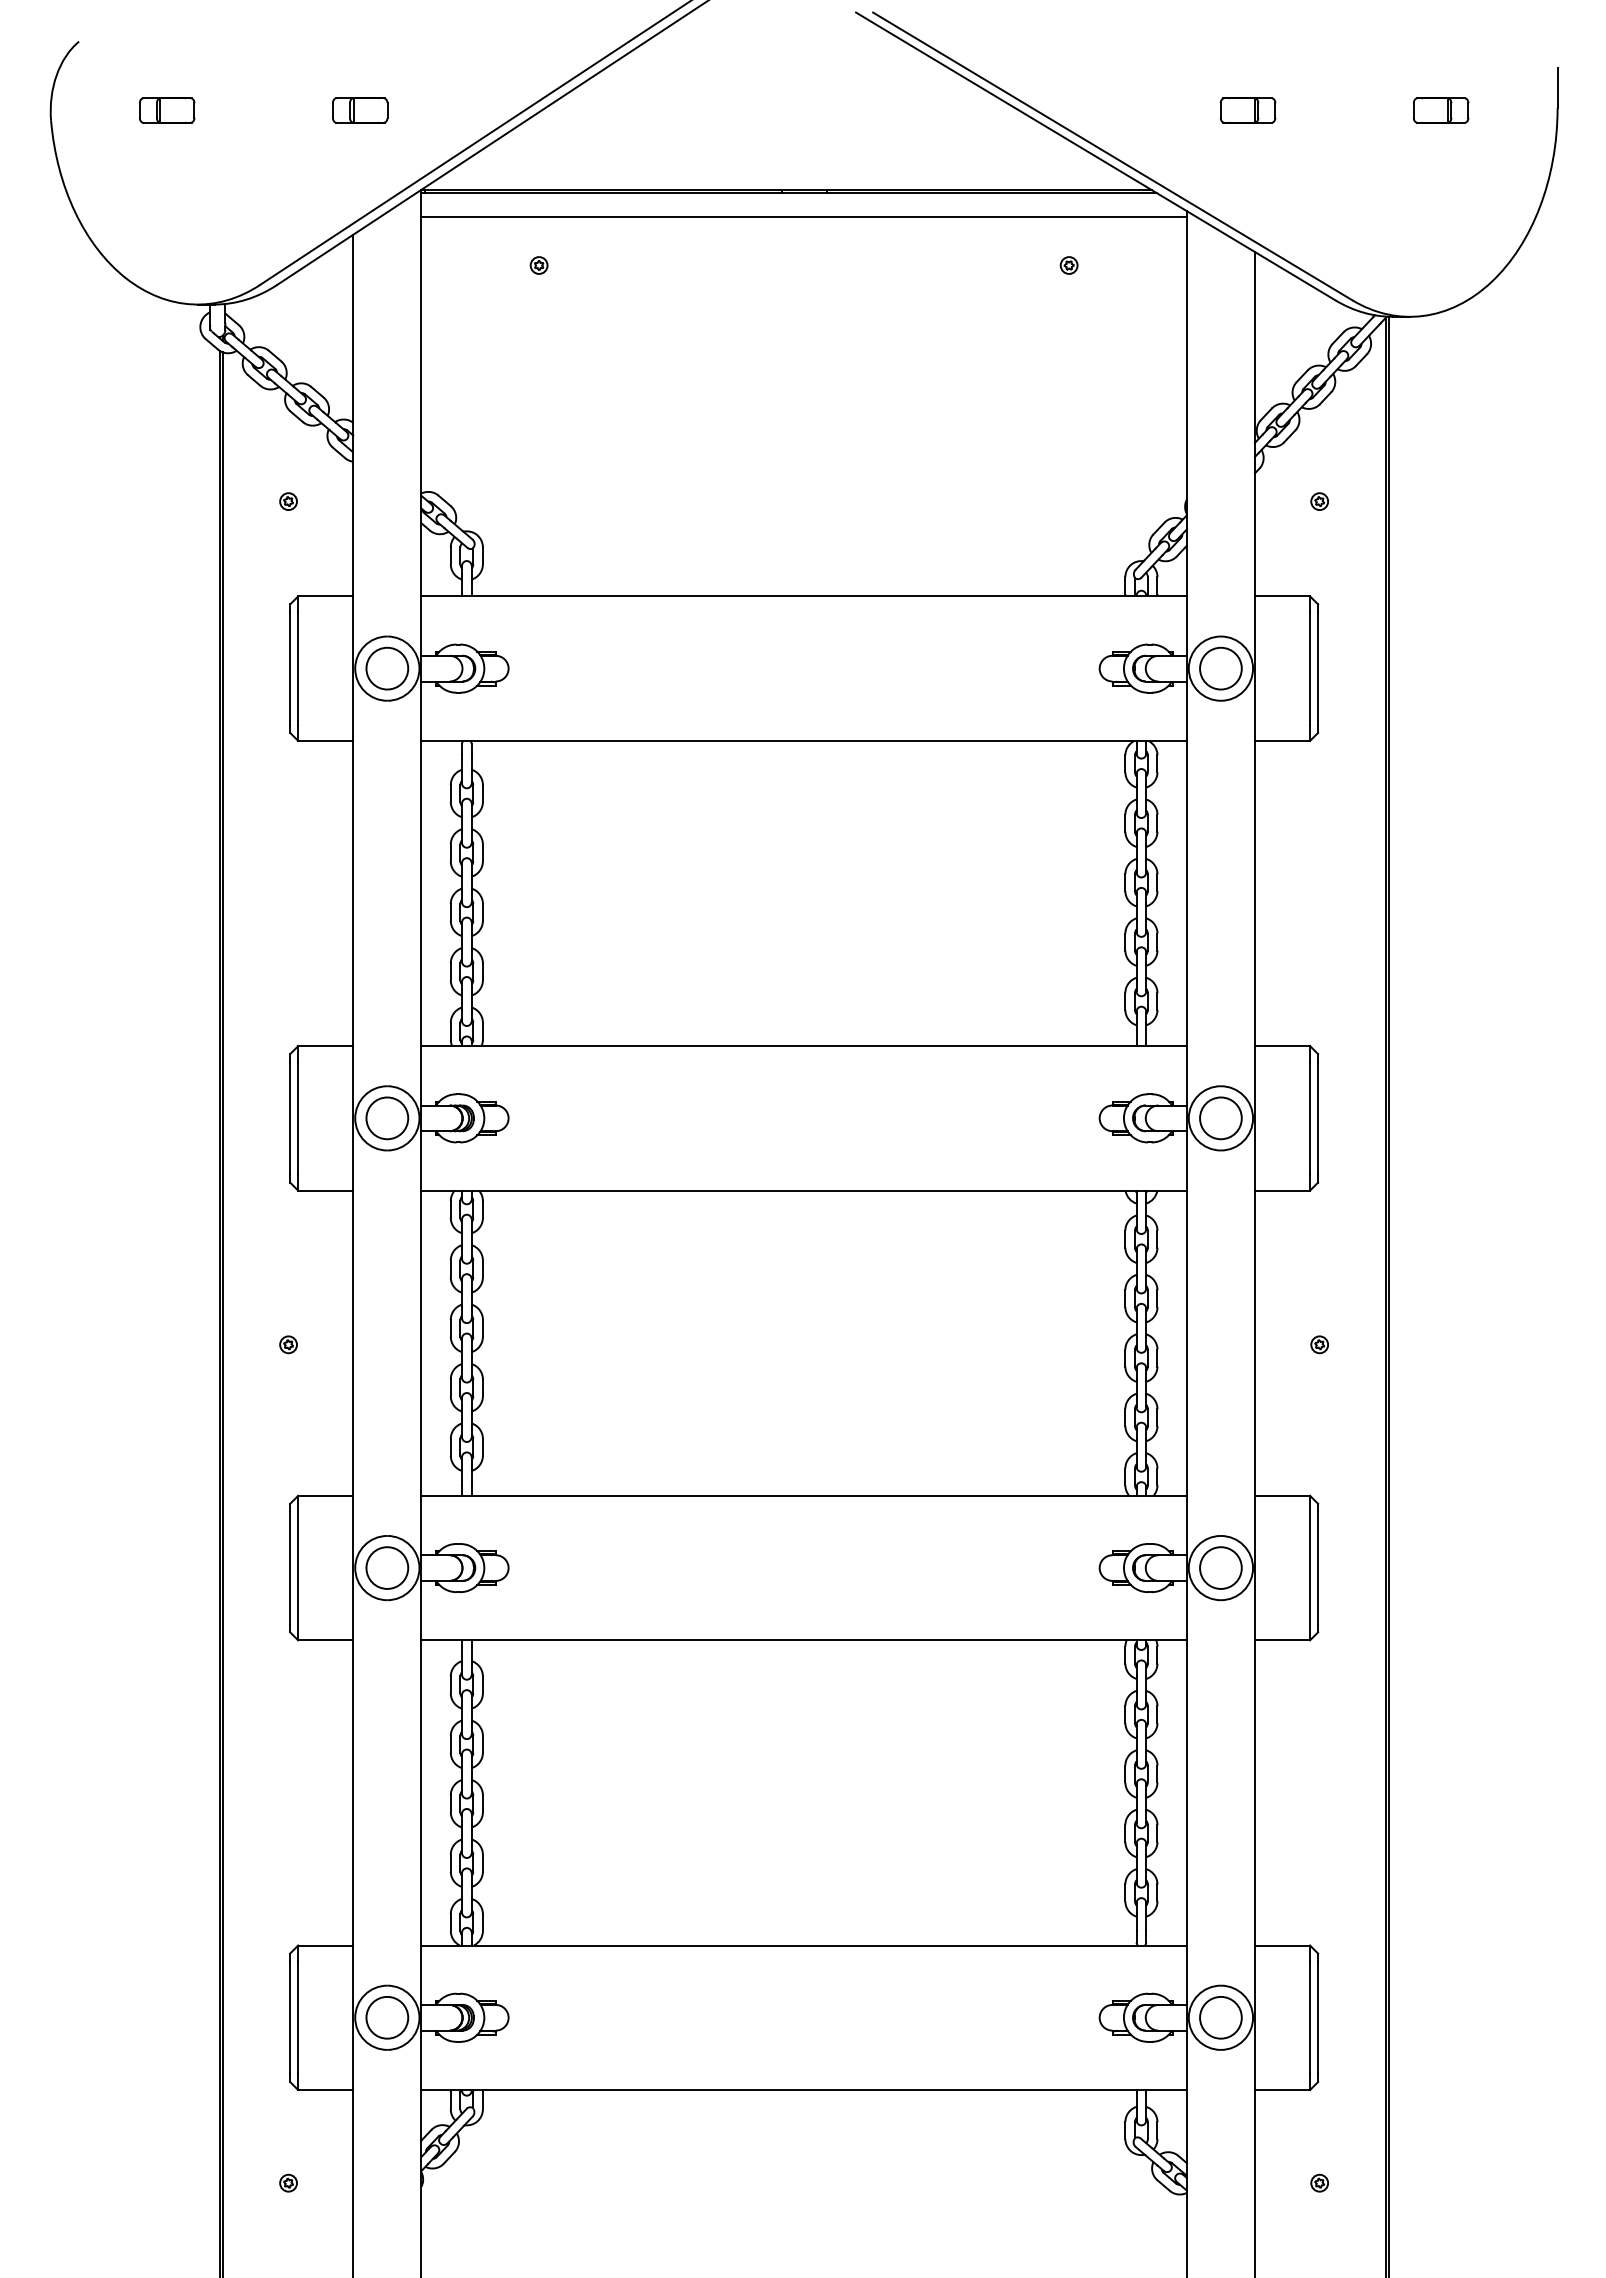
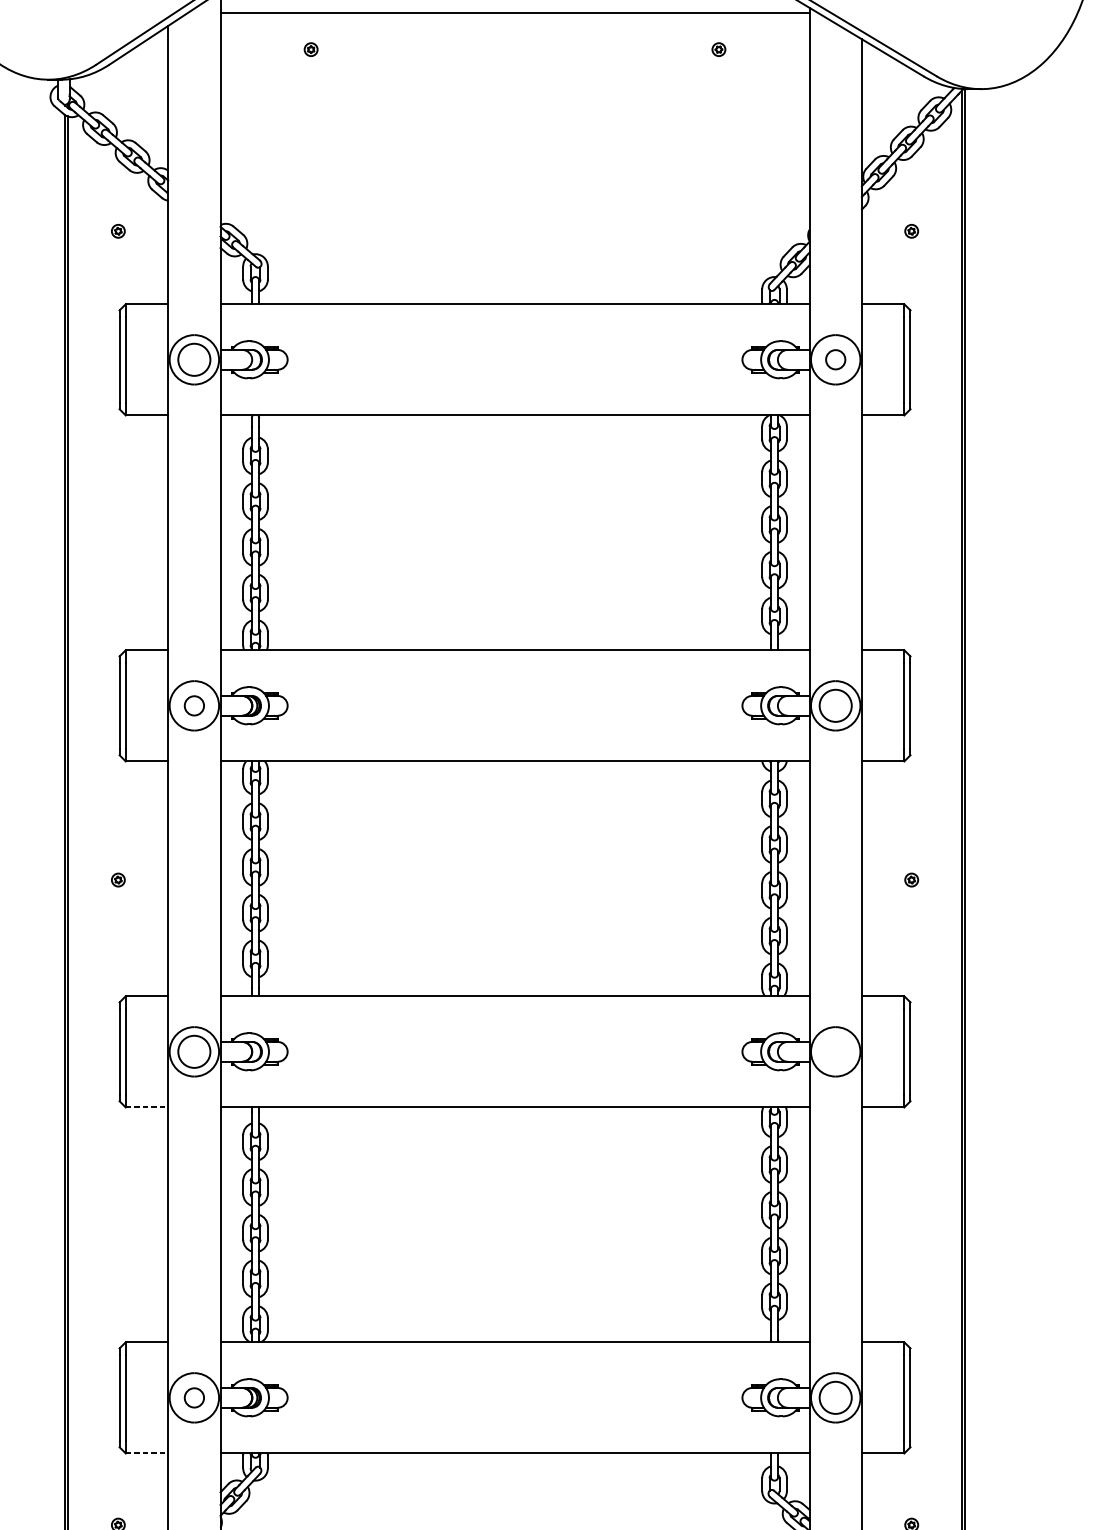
circle: (1220, 668) -> (835, 359), size x0.6
circle: (387, 1118) -> (194, 705), size x0.6
circle: (1220, 1567) -> (835, 1051), removed
line: (325, 1640) -> (146, 1107), solid -> dashed
circle: (387, 2017) -> (194, 1397), size x0.6
line: (325, 2090) -> (146, 1453), solid -> dashed

